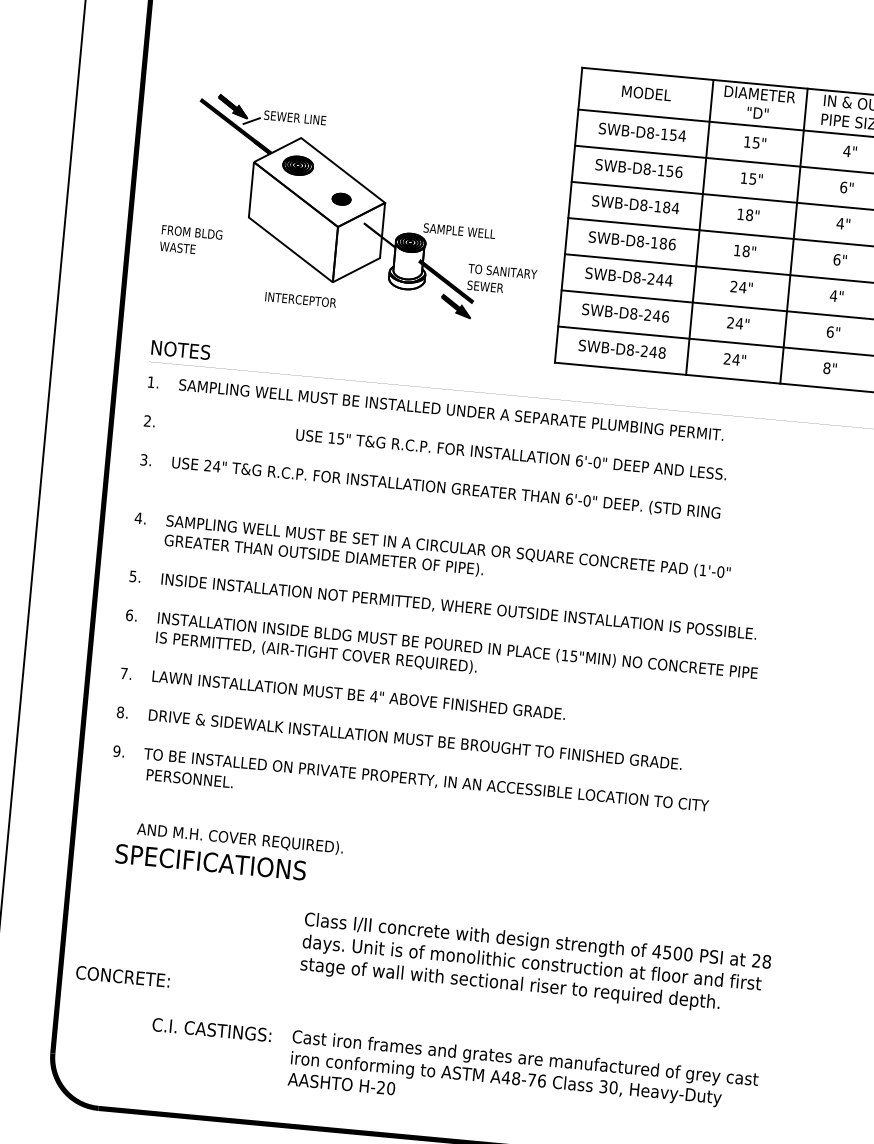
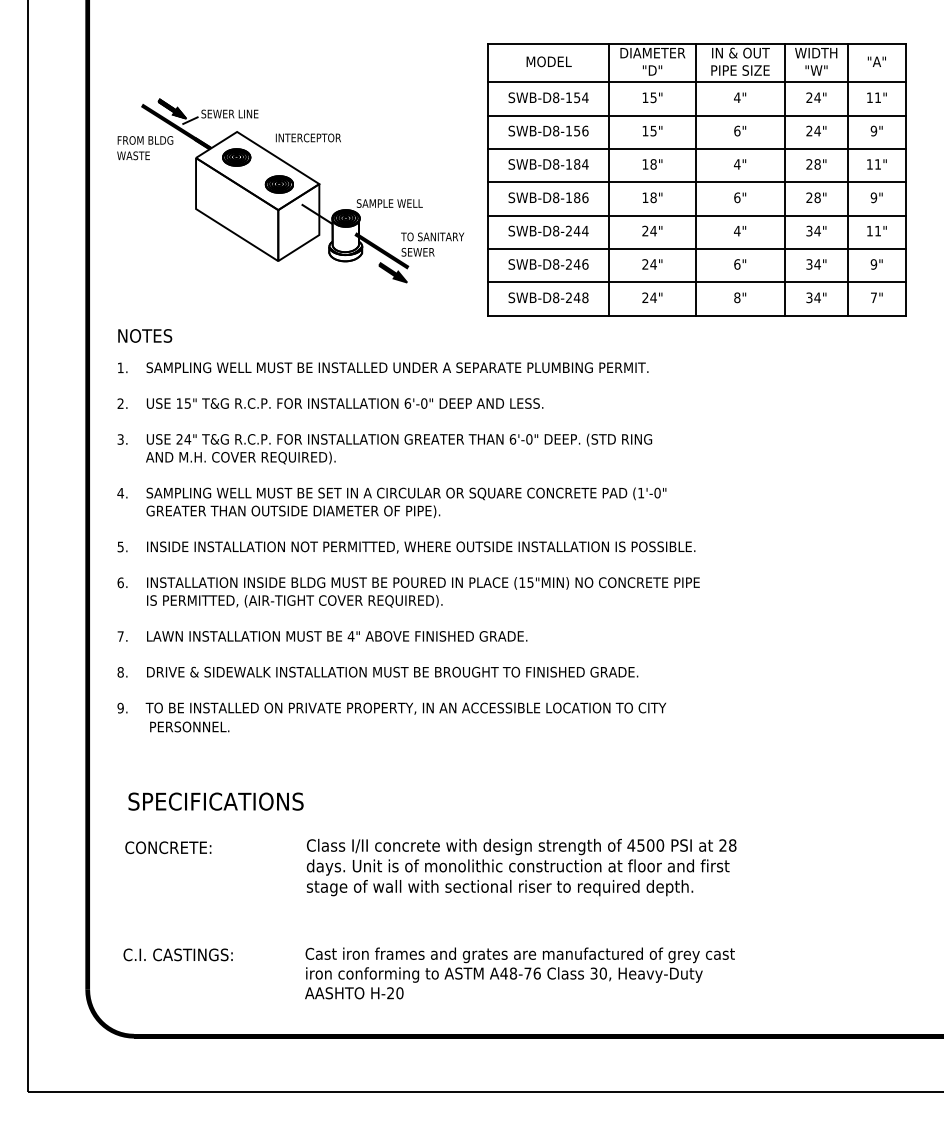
part: (340, 199) -> (278, 184), size x1.67
text: (191, 241) -> (145, 148), moved
text: (299, 299) -> (307, 137), moved
text: (510, 454) -> (344, 403), moved
text: (239, 838) -> (240, 457), moved
text: (123, 976) -> (168, 847), moved
text: (211, 1029) -> (177, 954), moved

